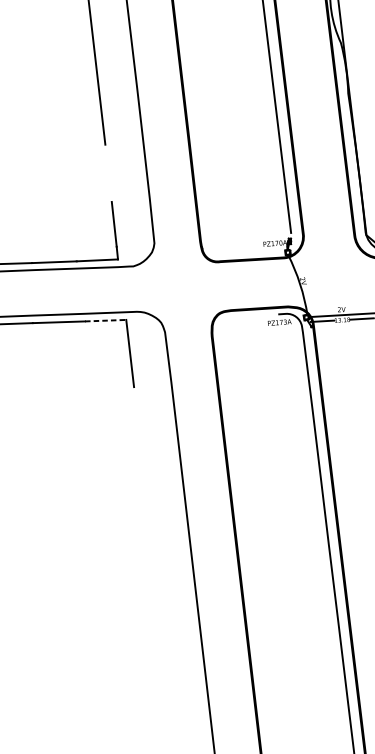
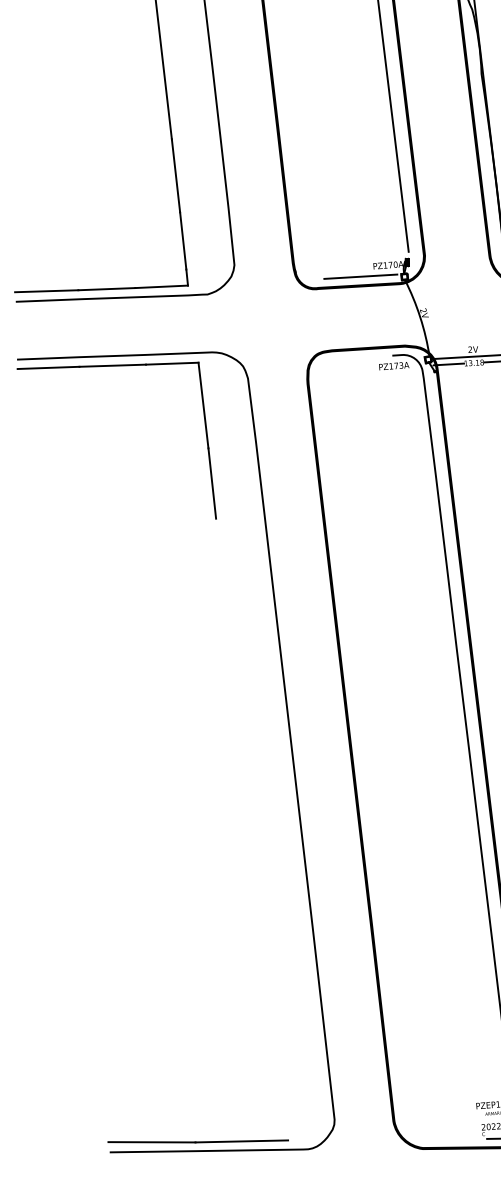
line: (108, 173) -> (175, 175), added
line: (253, 252) -> (360, 276), added
line: (105, 320) -> (172, 363), dashed -> solid
line: (137, 414) -> (212, 483), added

